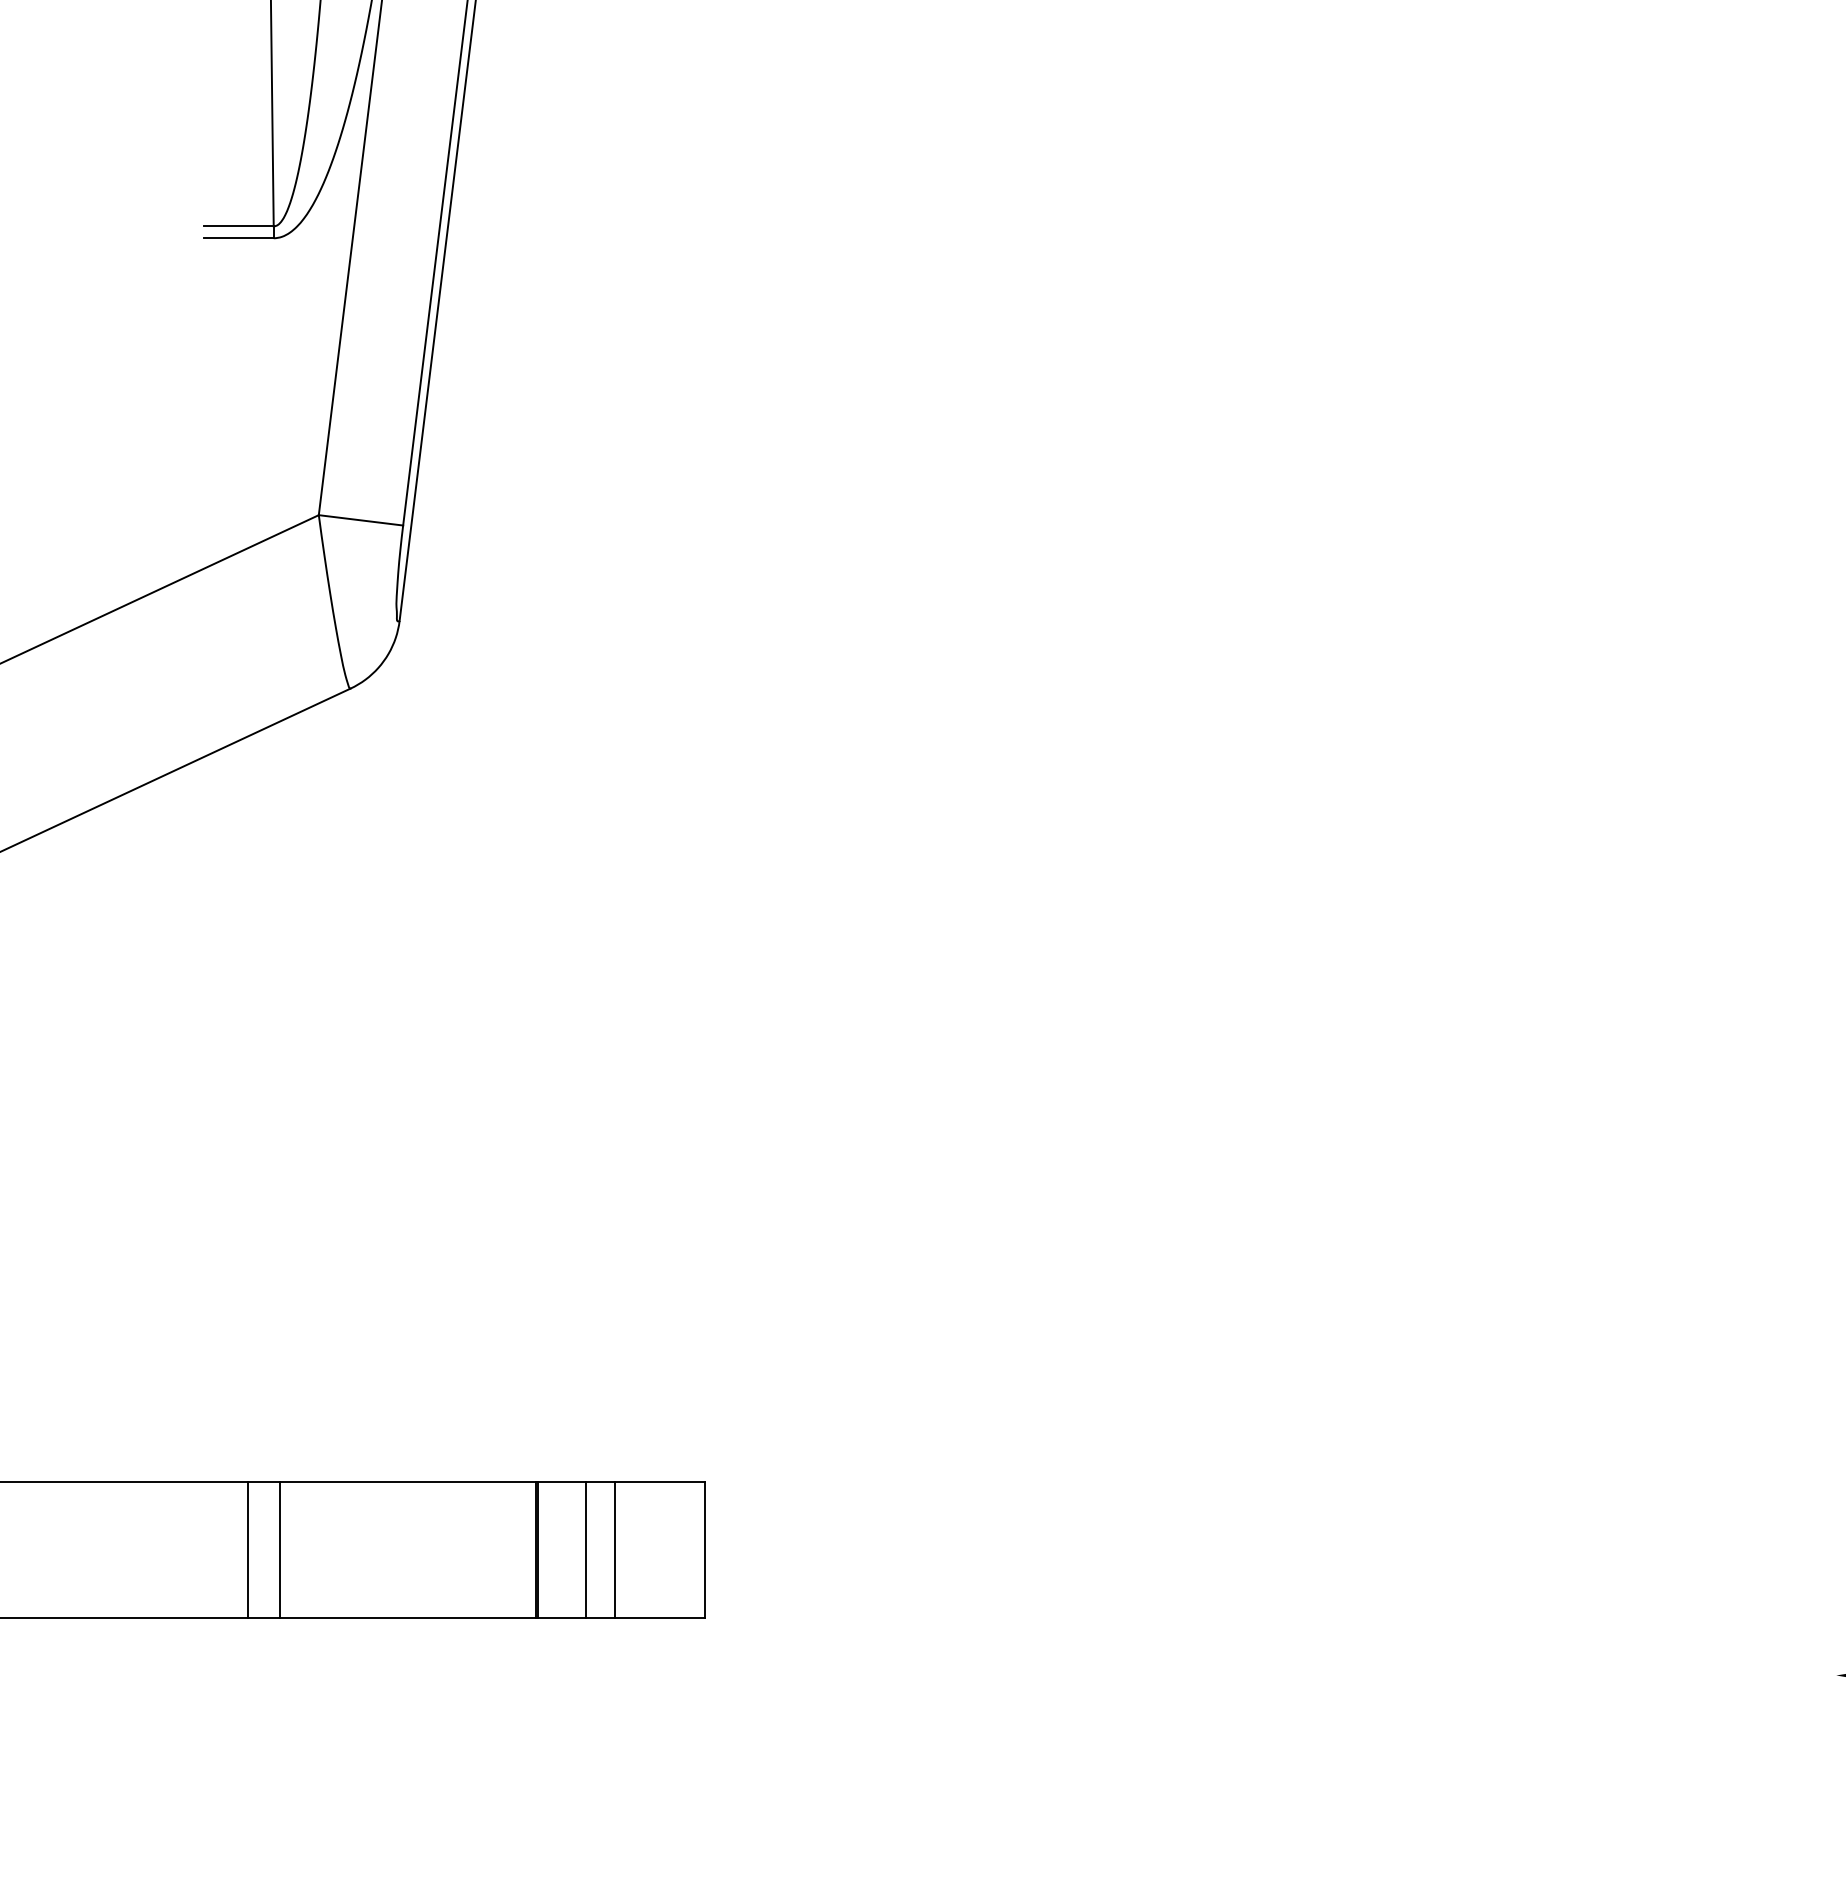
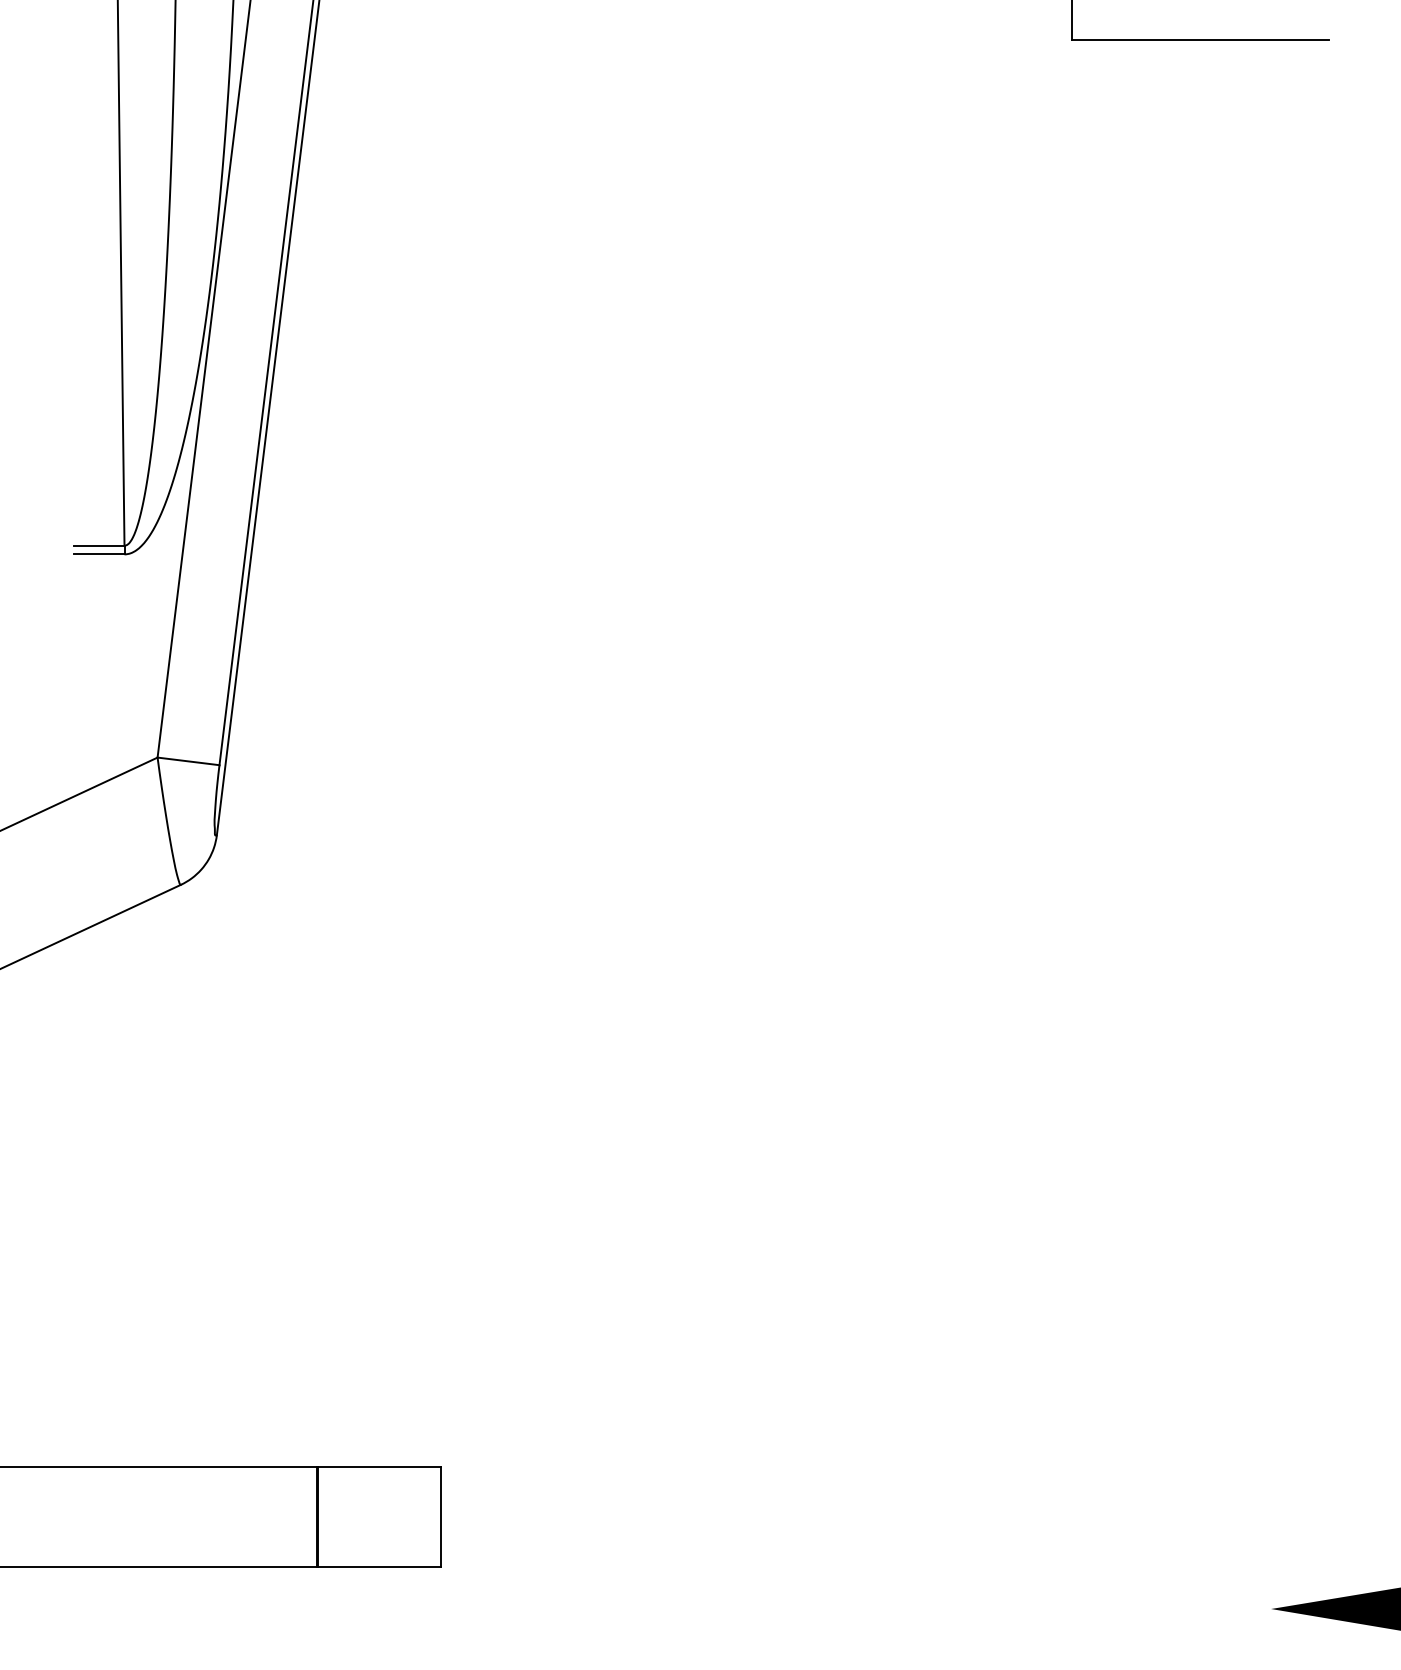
line: (247, 1550) -> (105, 1517), removed
line: (279, 1550) -> (128, 1517), removed
line: (585, 1550) -> (353, 1517), removed
line: (614, 1550) -> (374, 1517), removed

